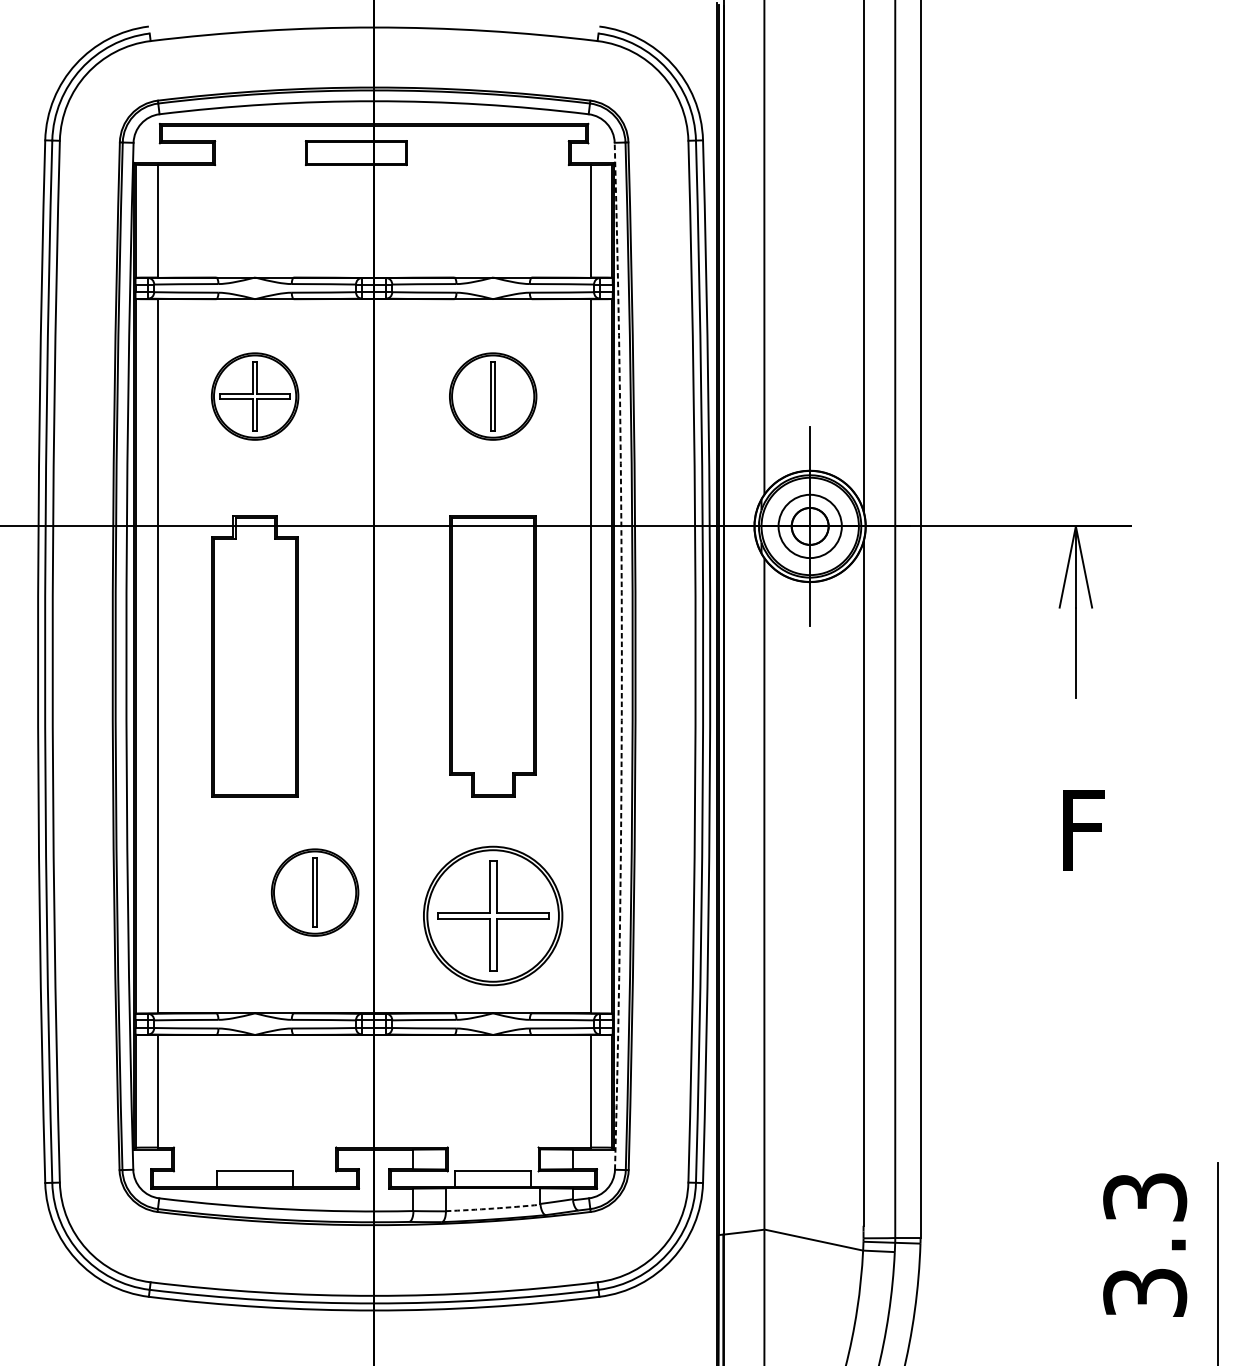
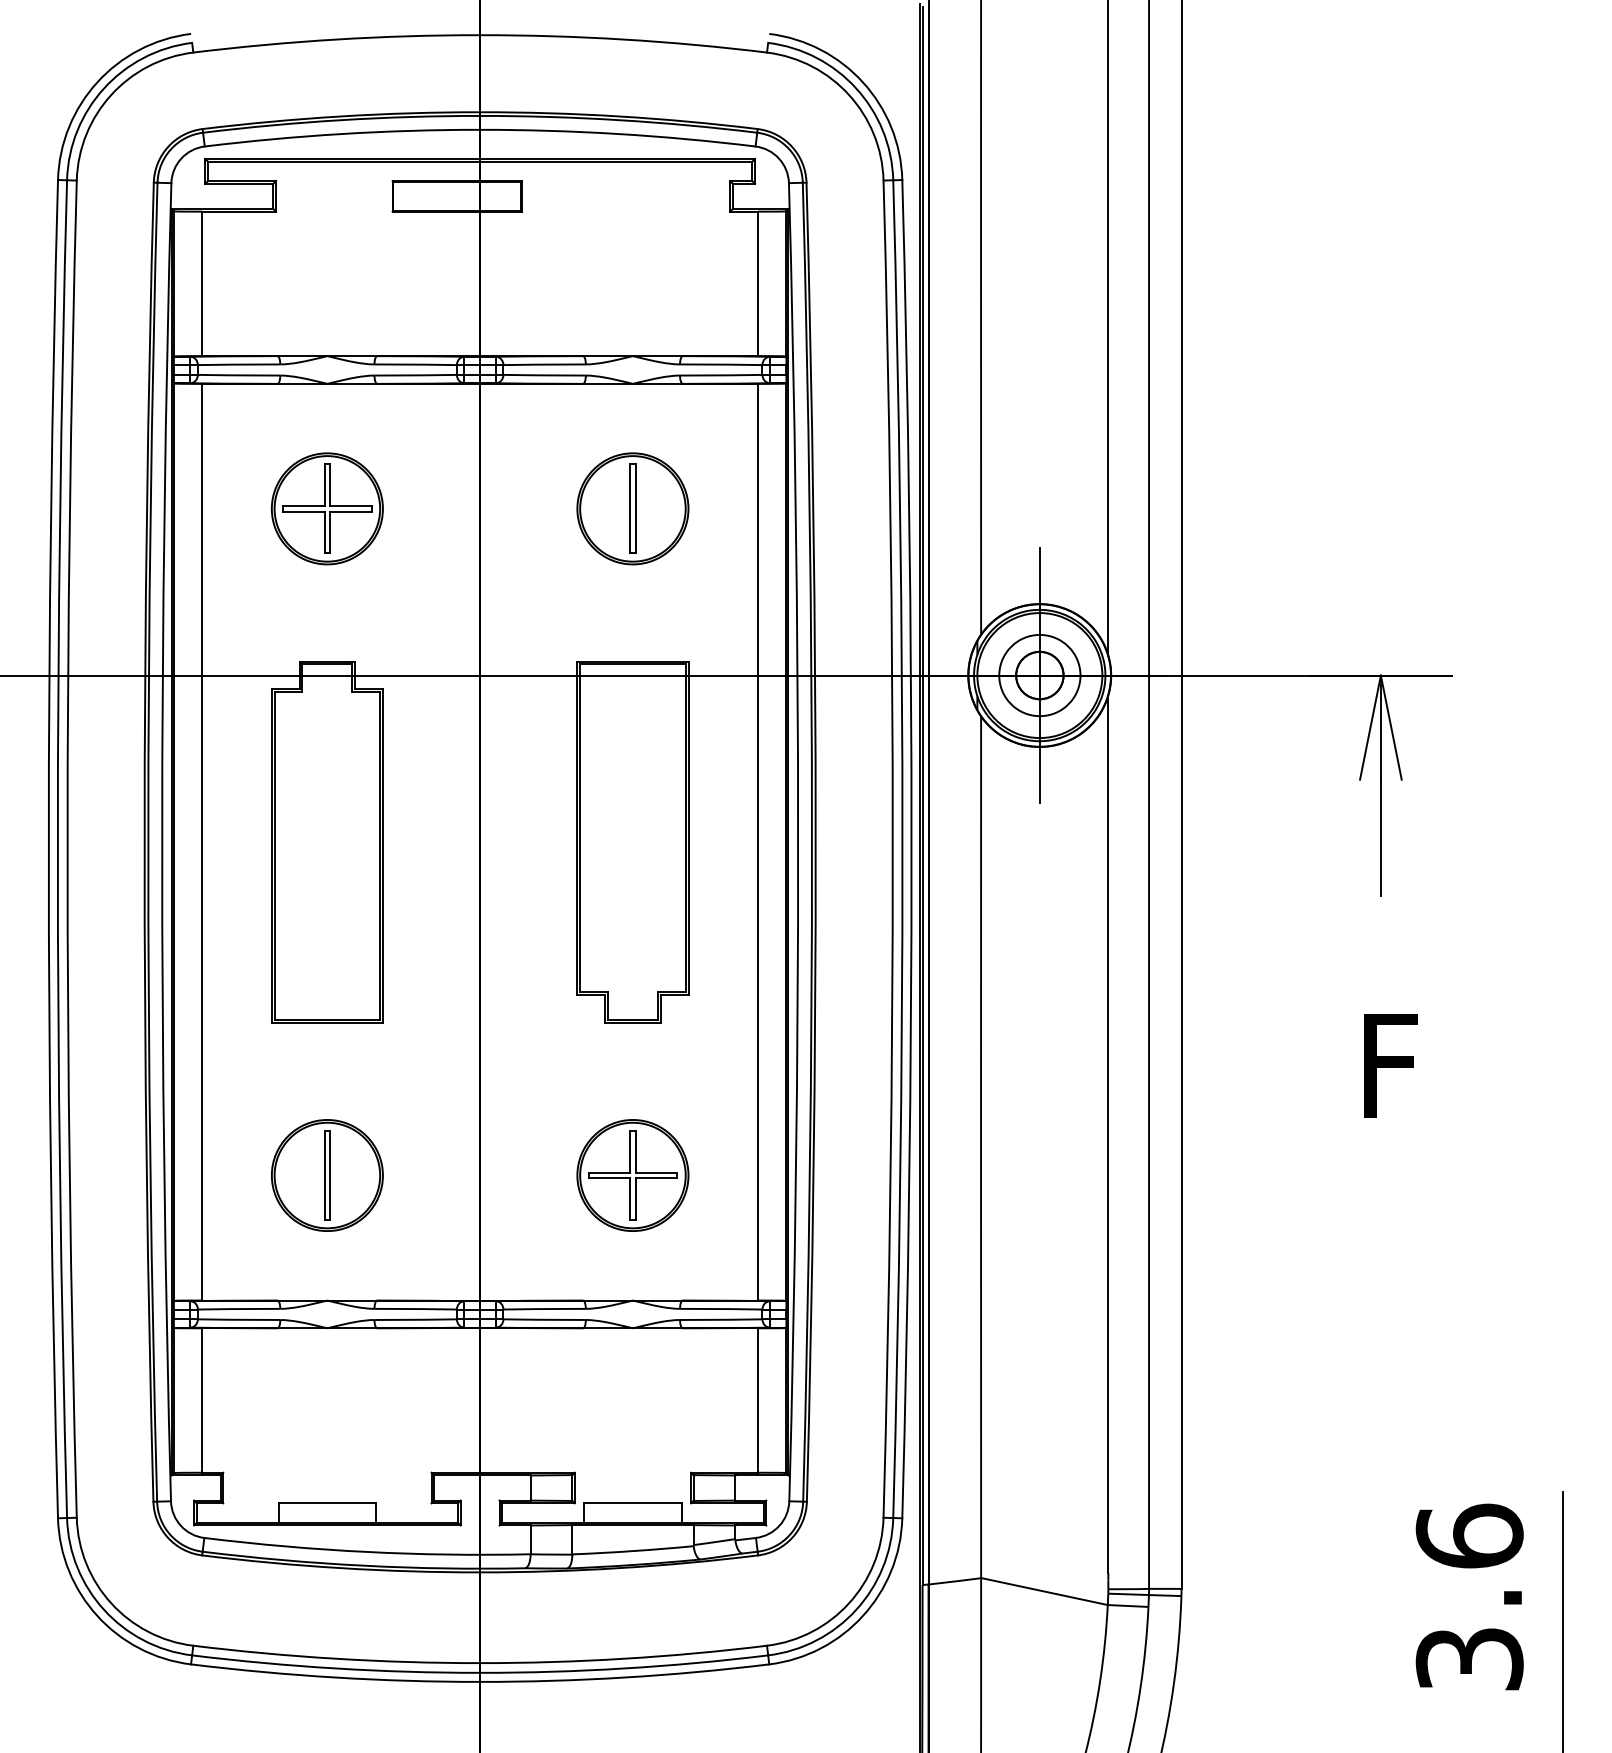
arc: (622, 656) -> (798, 842), dashed -> solid
part: (315, 892) -> (327, 1175), moved
part: (492, 915) -> (632, 1175), size x0.62
text: (1144, 1196) -> (1469, 1535), 3.3 -> 3.6
arc: (493, 1208) -> (633, 1551), dashed -> solid

